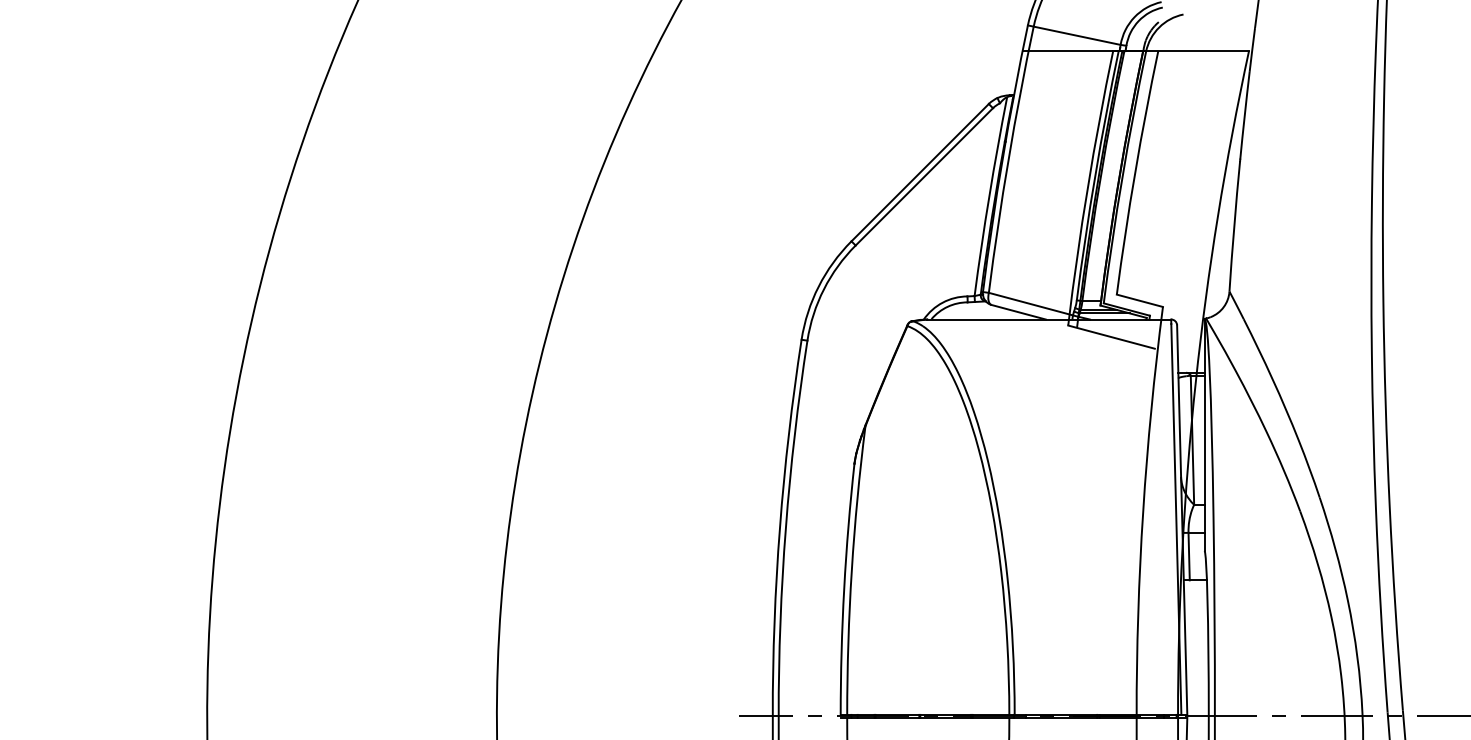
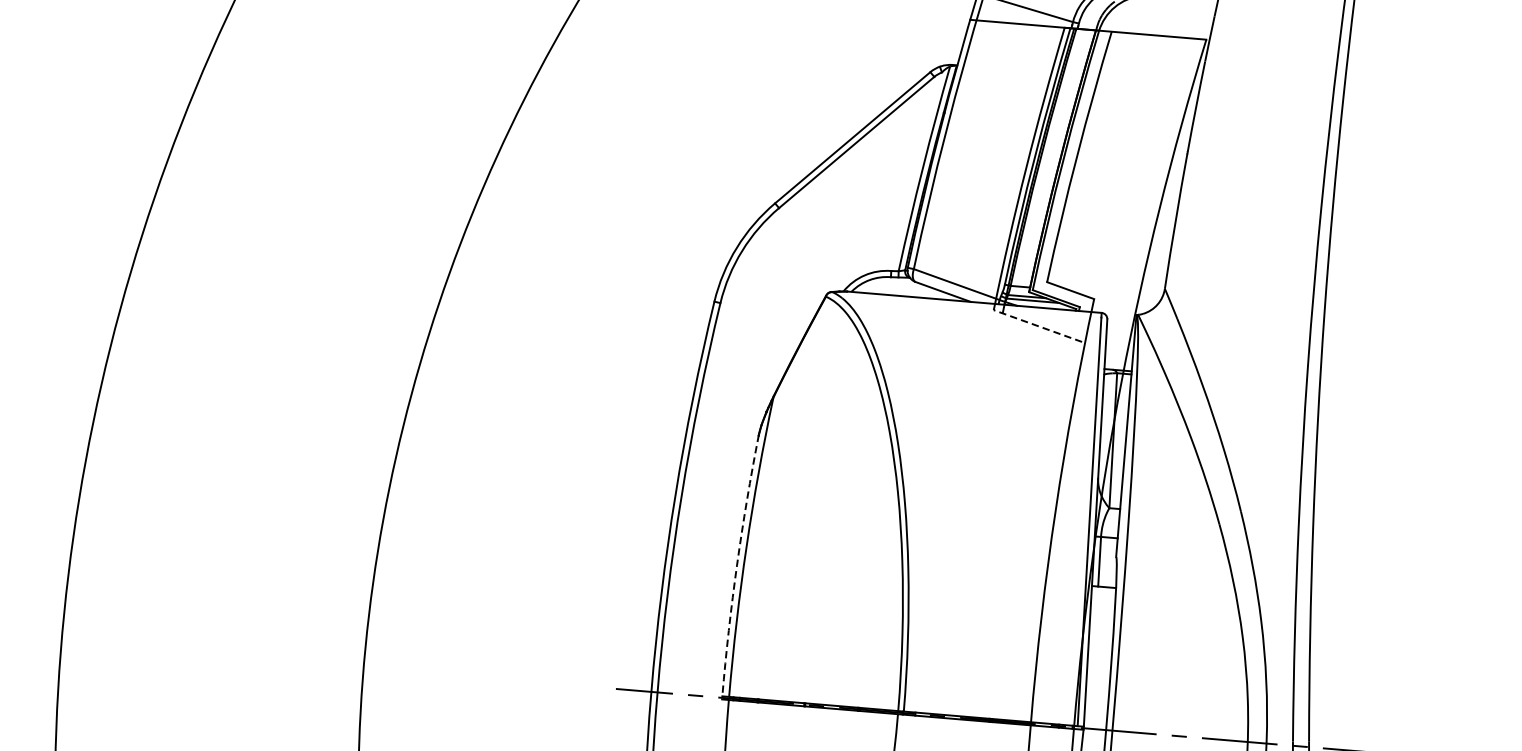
line: (1111, 337) -> (1037, 326), solid -> dashed
arc: (844, 588) -> (737, 564), solid -> dashed

